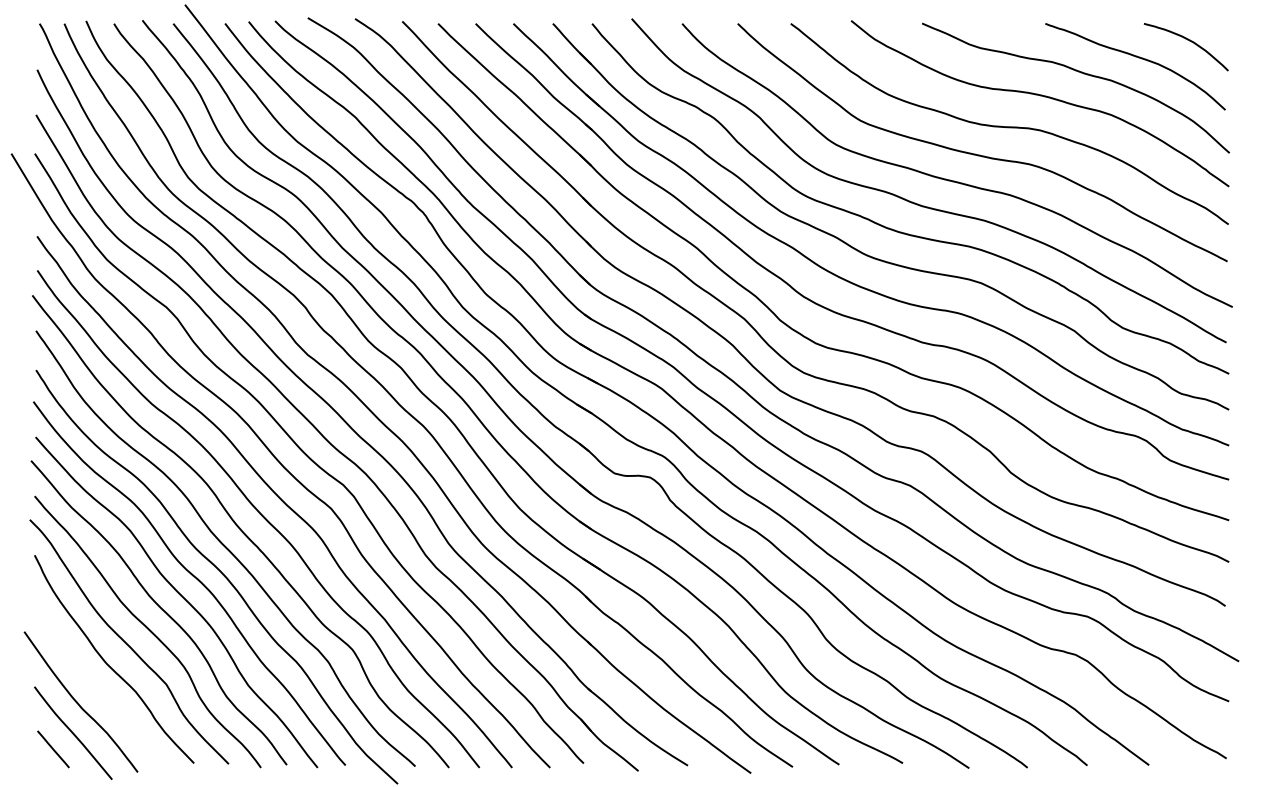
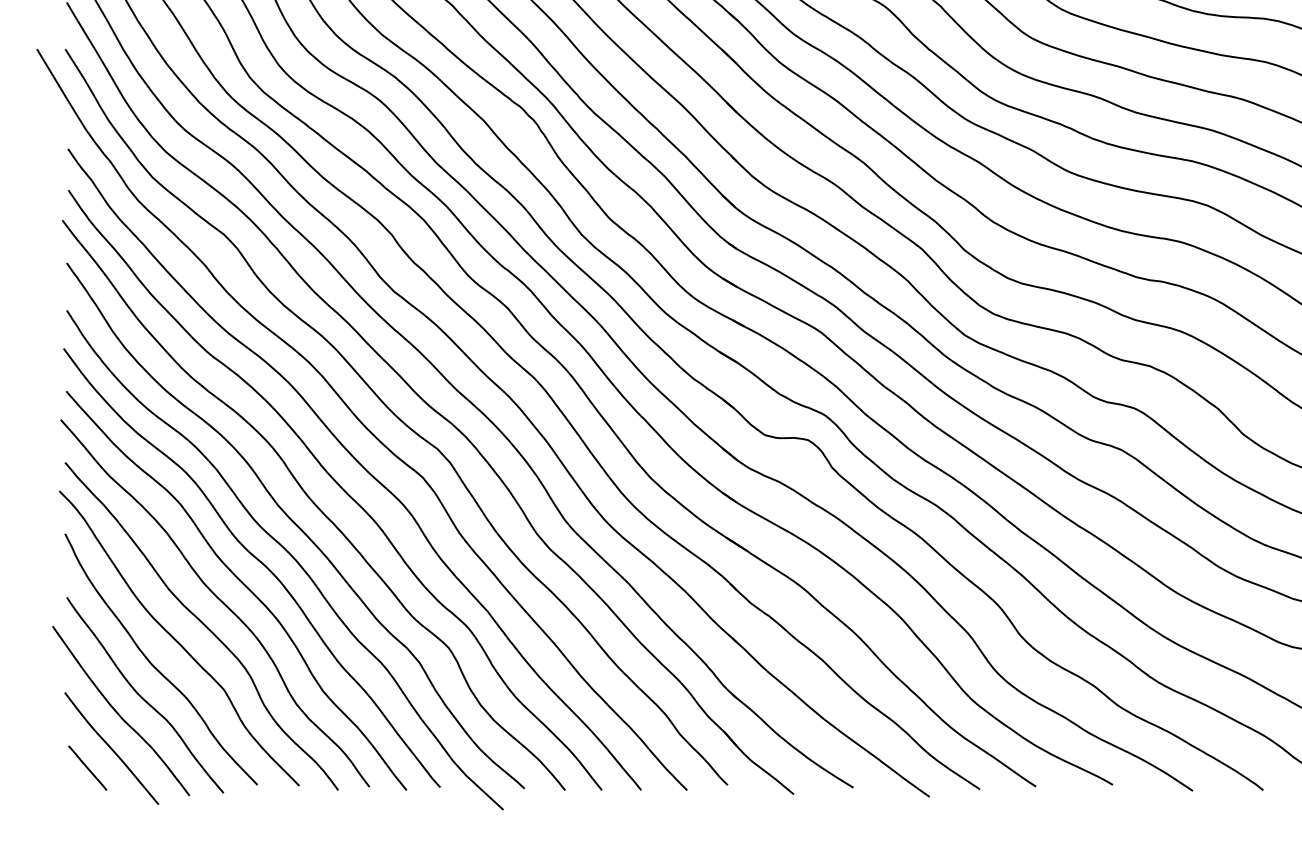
curve: (98, 689) -> (142, 695), added

